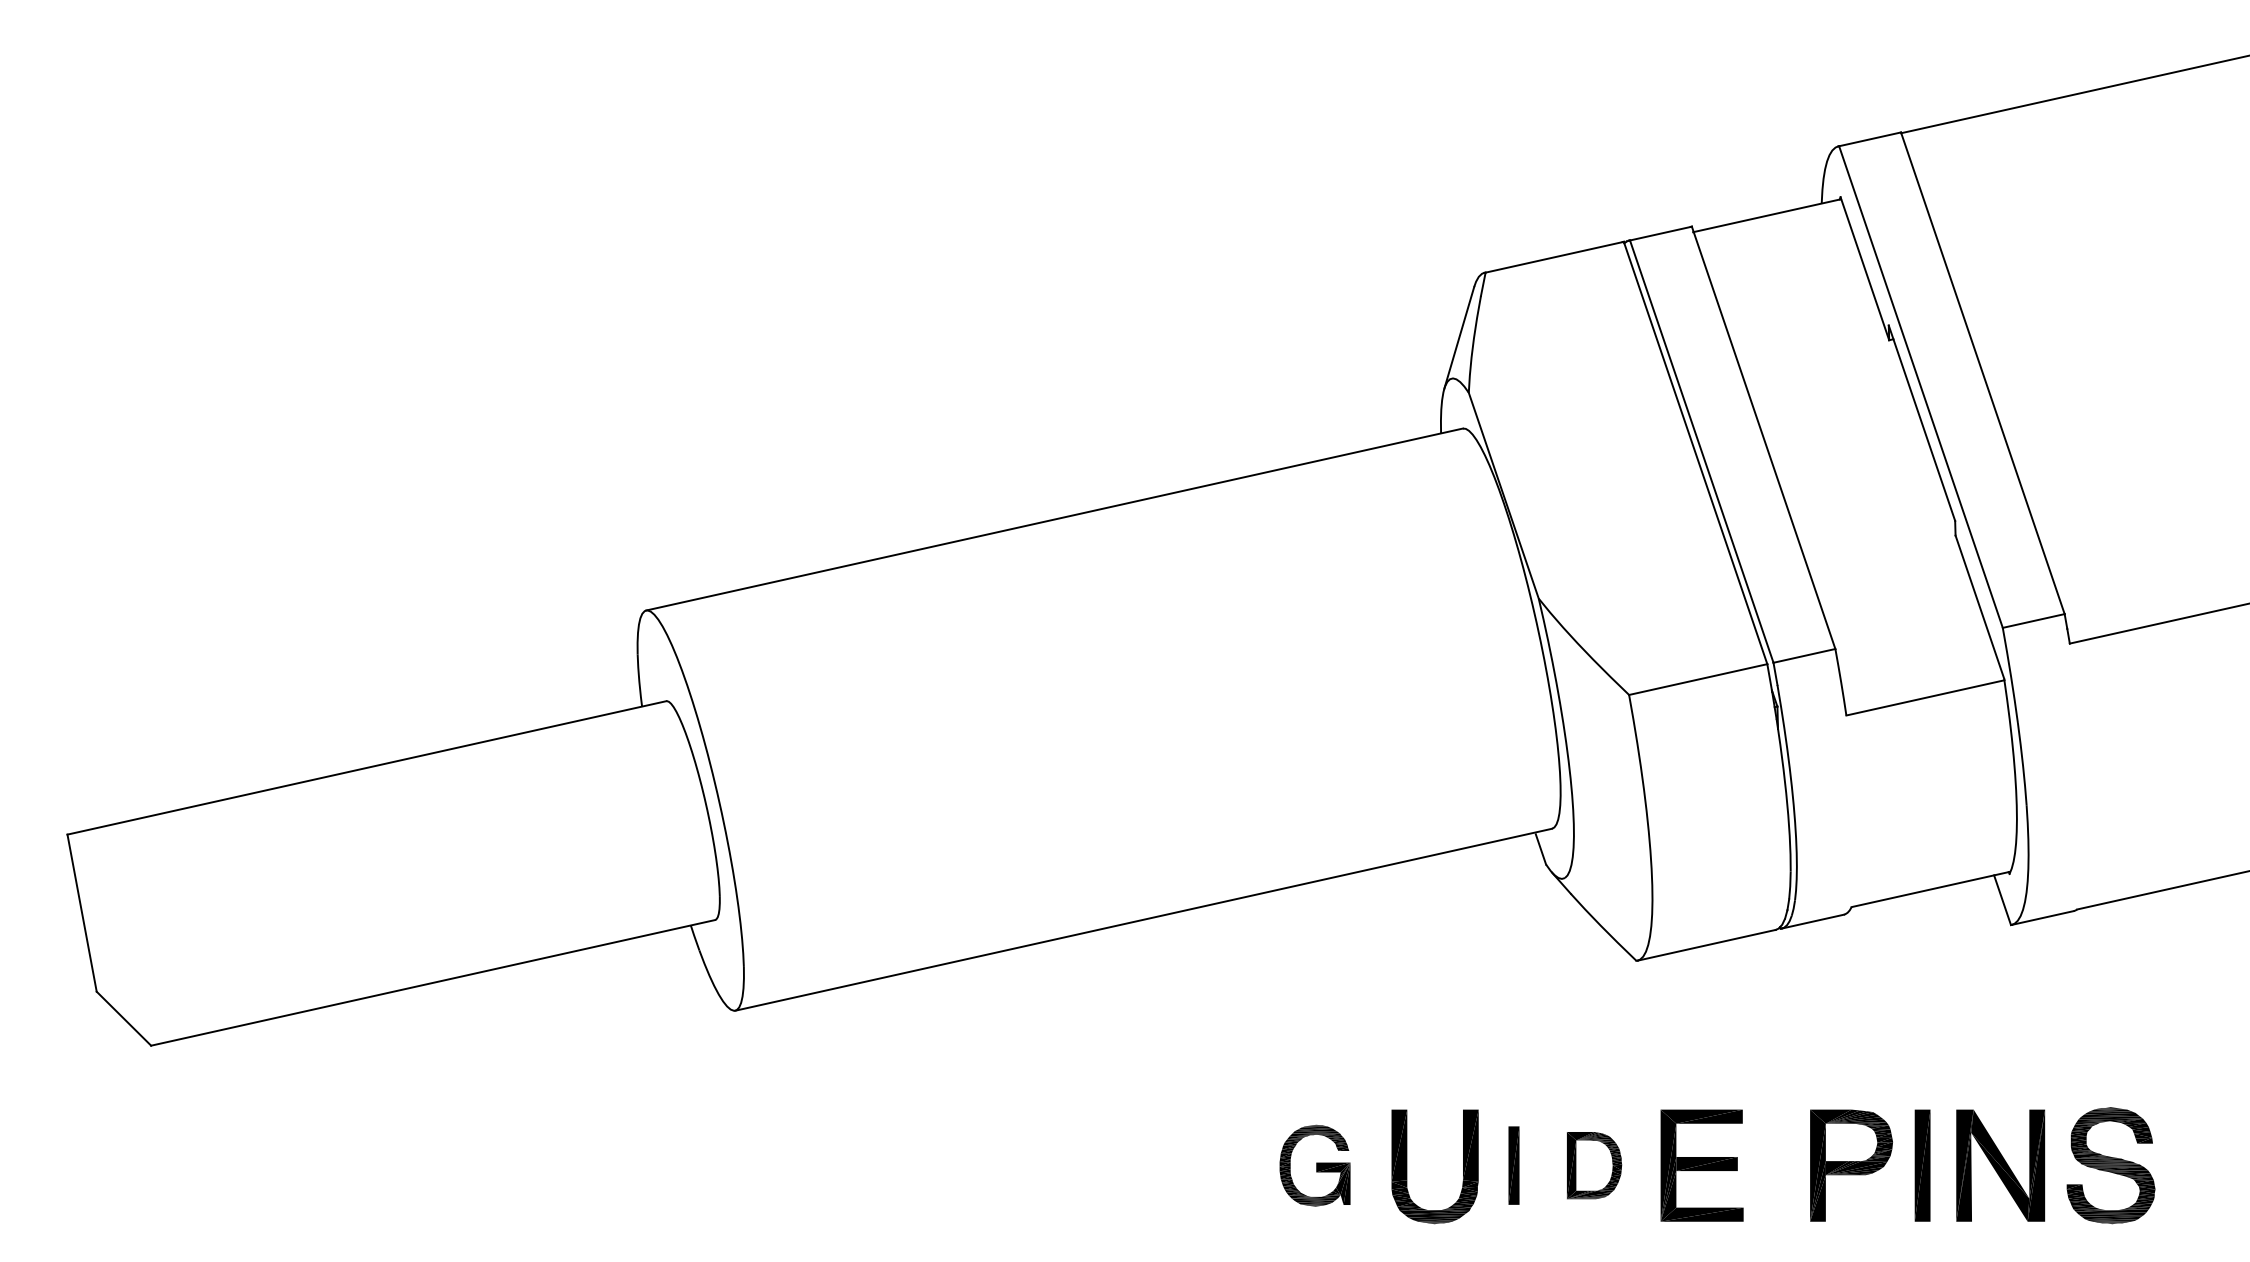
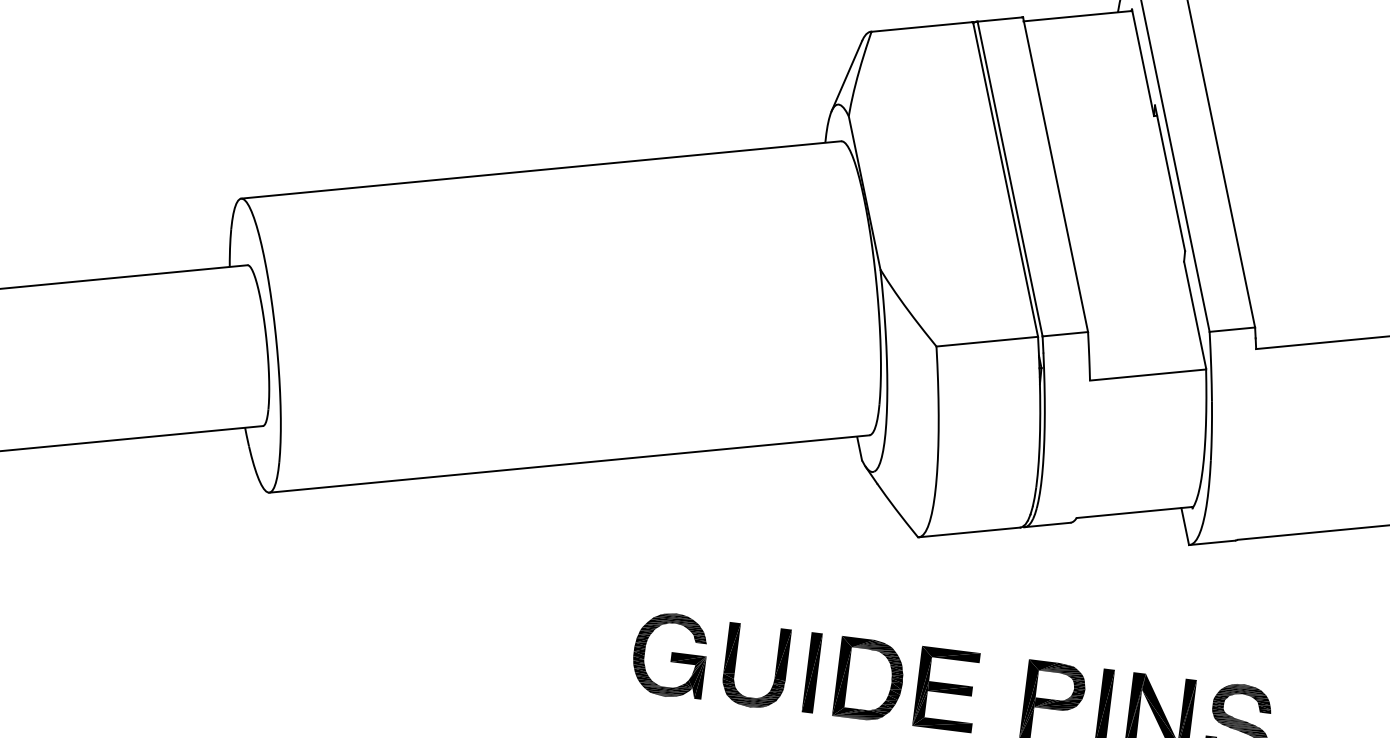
part: (1314, 1165) -> (669, 654), size x1.43
part: (1513, 1165) -> (811, 672), size x1.43
part: (1594, 1165) -> (869, 679), size x1.67

